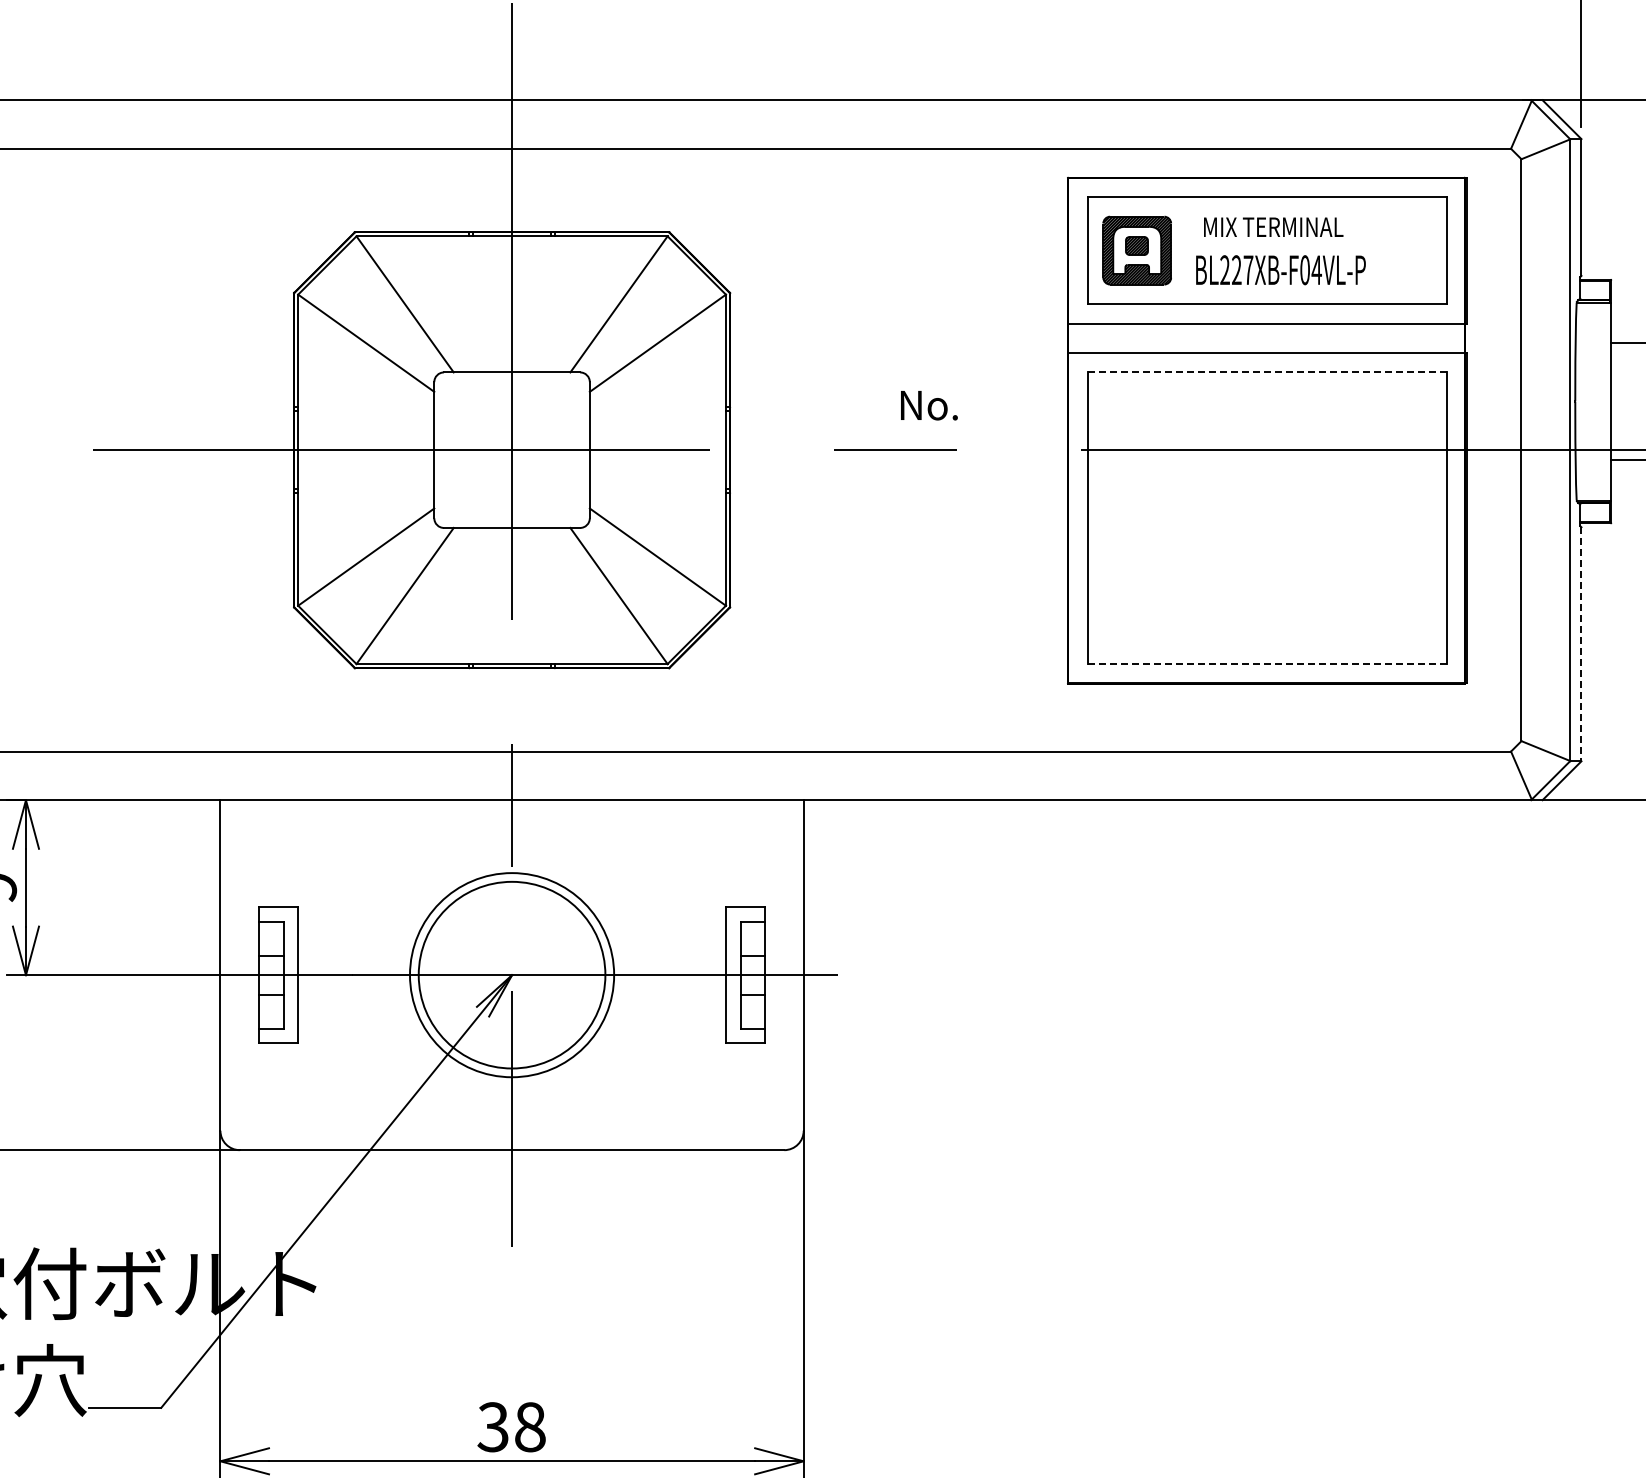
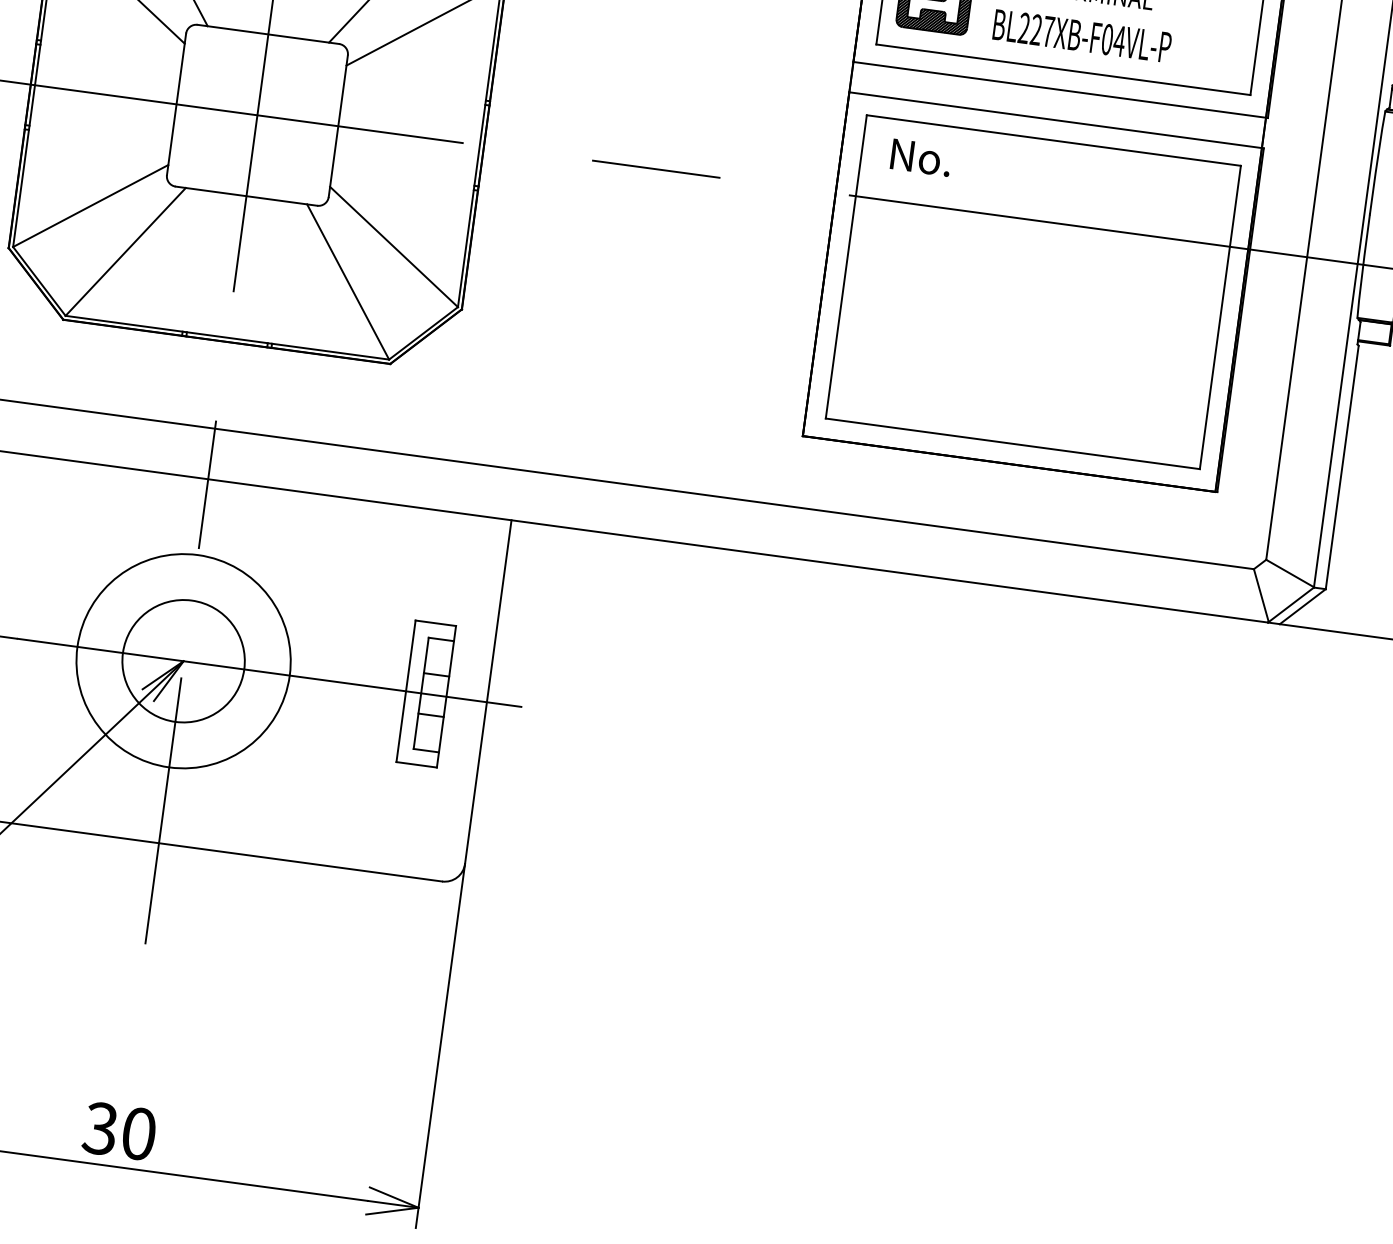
line: (1267, 372) -> (1053, 140), dashed -> solid
text: (929, 405) -> (921, 157), moved
line: (1581, 644) -> (1342, 467), dashed -> solid
line: (1267, 664) -> (1012, 444), dashed -> solid
circle: (511, 974) -> (183, 660), size x0.62
text: (530, 1427) -> (139, 1134), 38 -> 30

